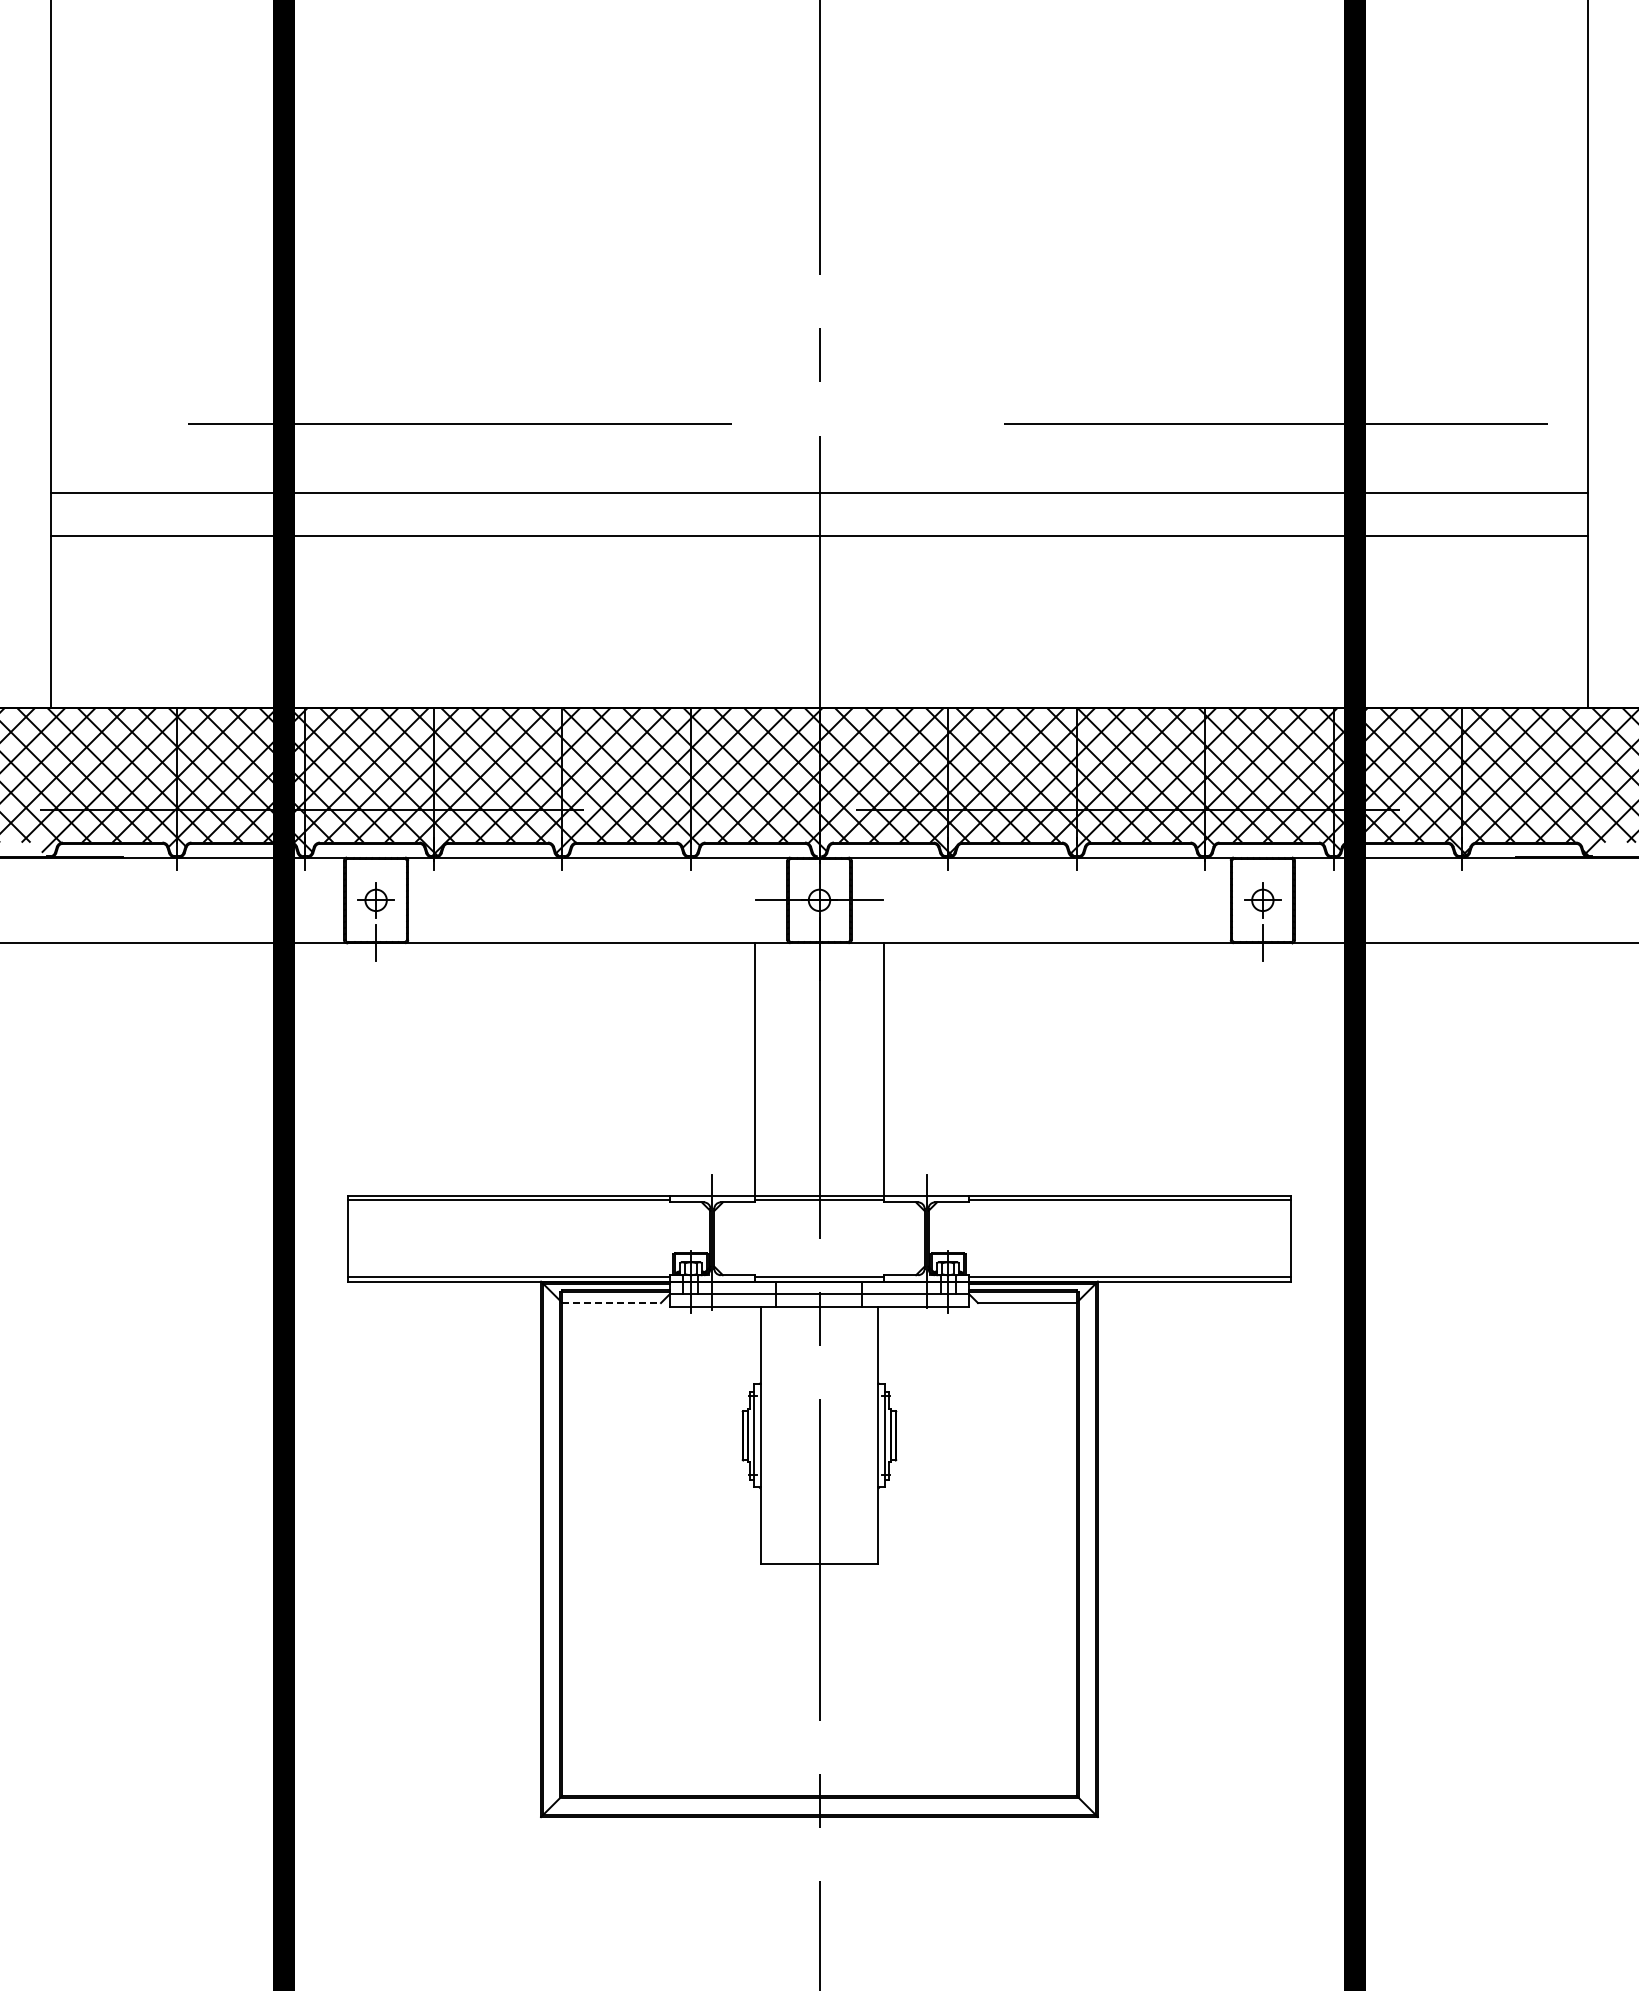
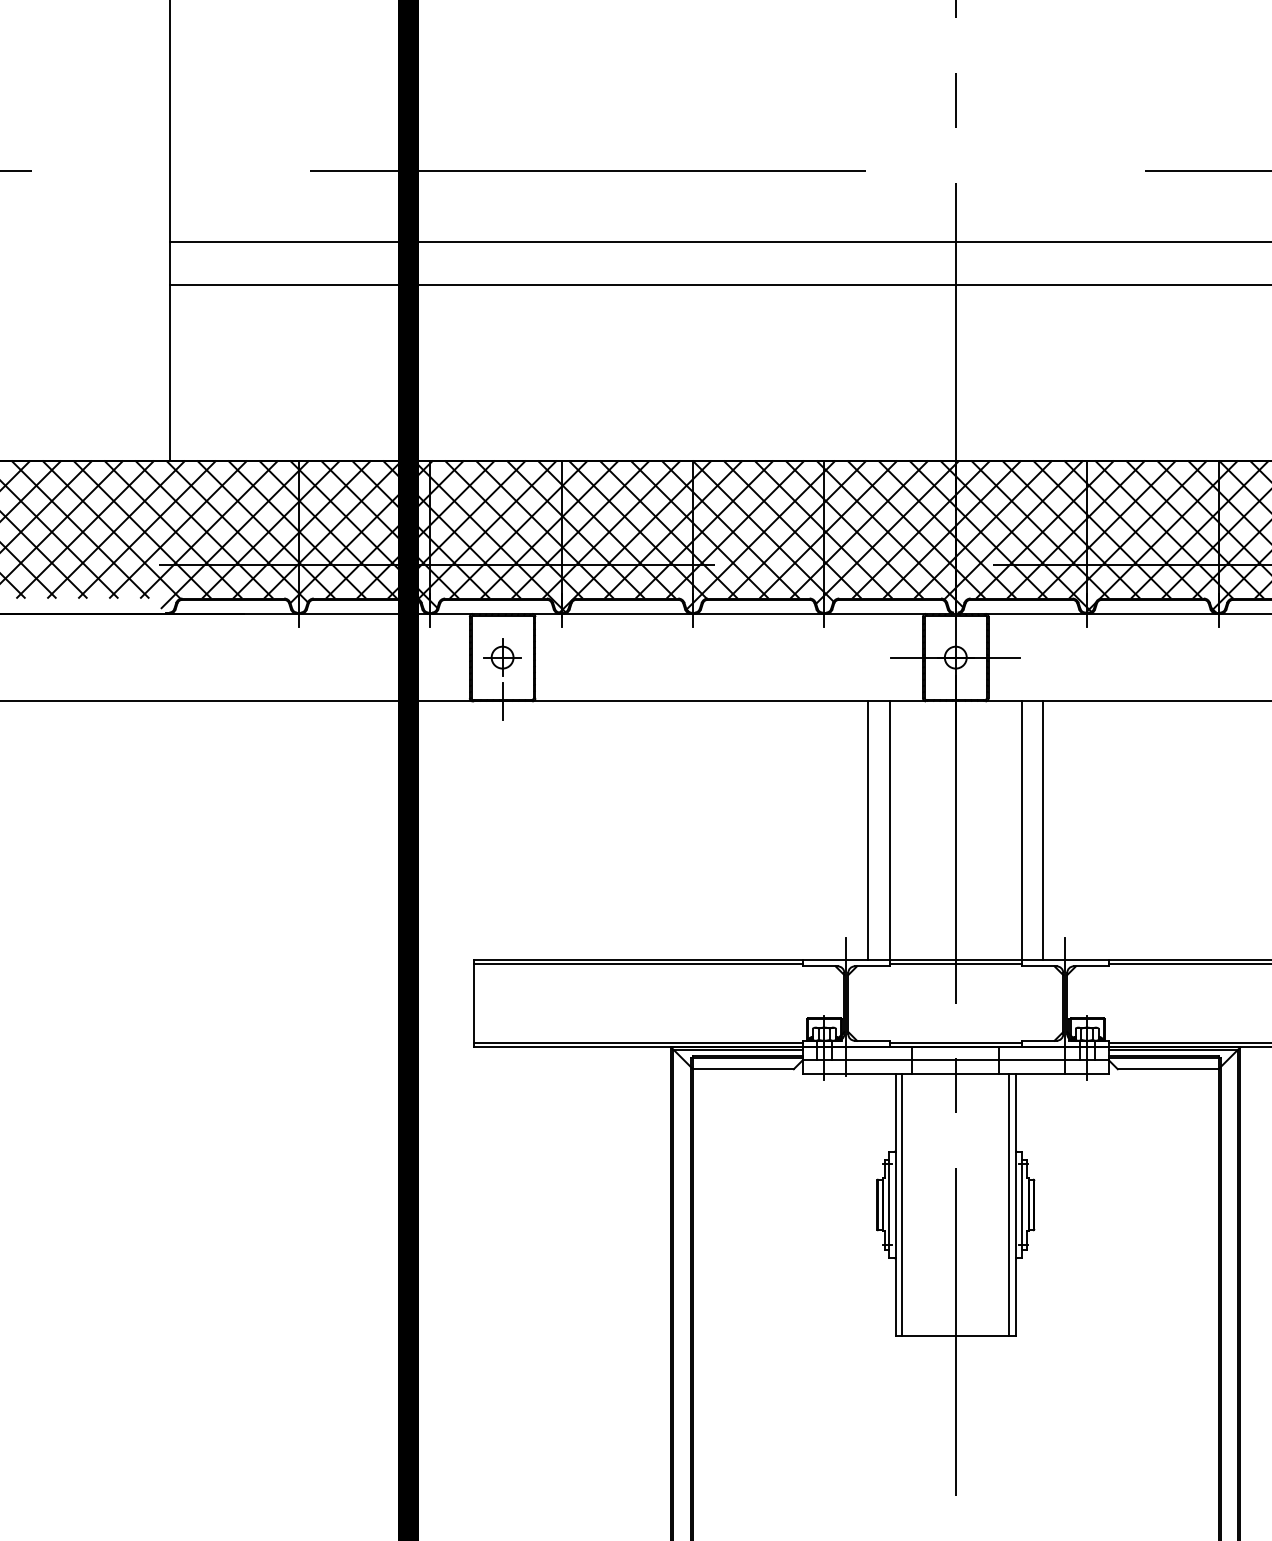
line: (733, 1069) -> (867, 830), added
line: (905, 1069) -> (1043, 830), added
line: (612, 1303) -> (744, 1069), dashed -> solid
line: (767, 1435) -> (902, 1204), added
line: (871, 1435) -> (1008, 1204), added

